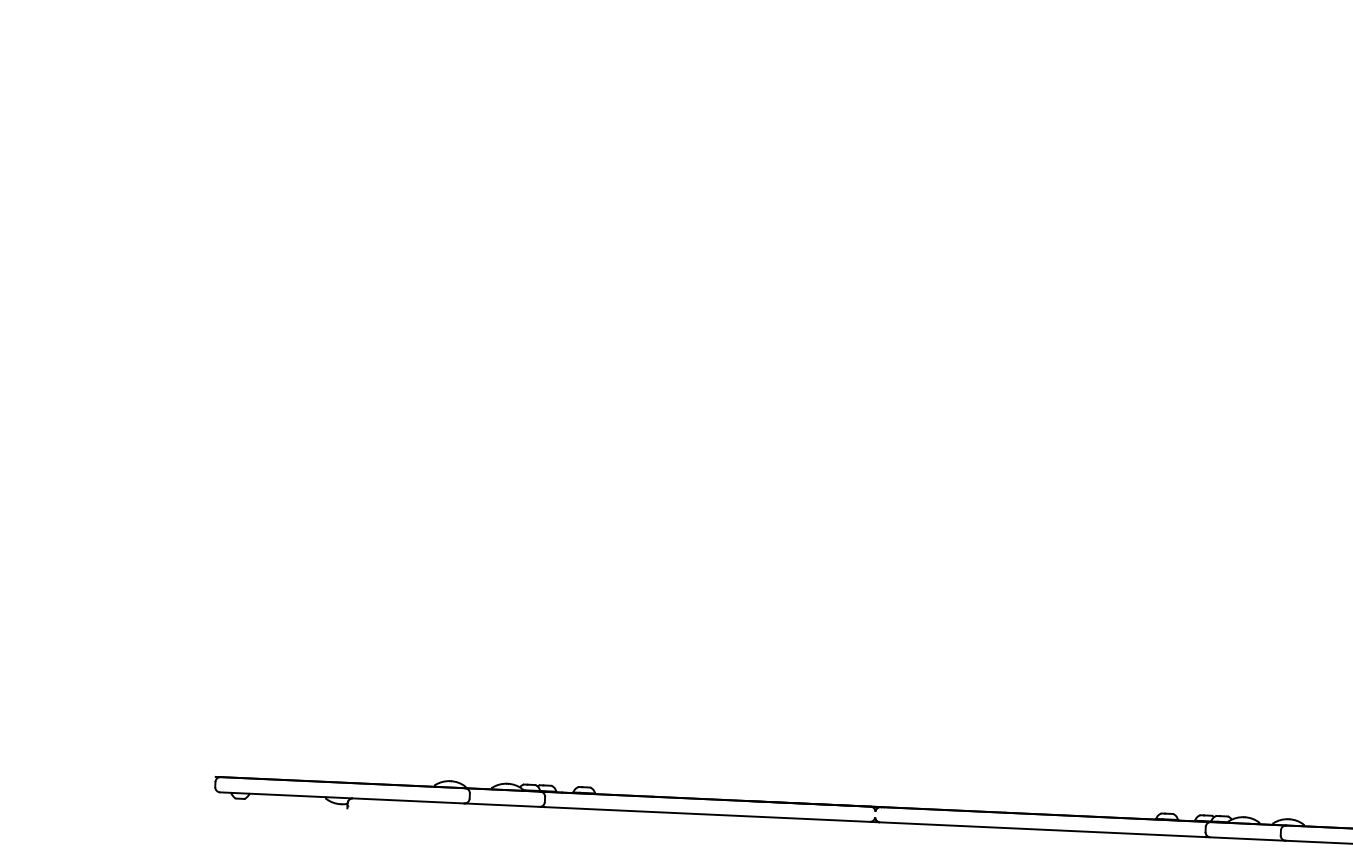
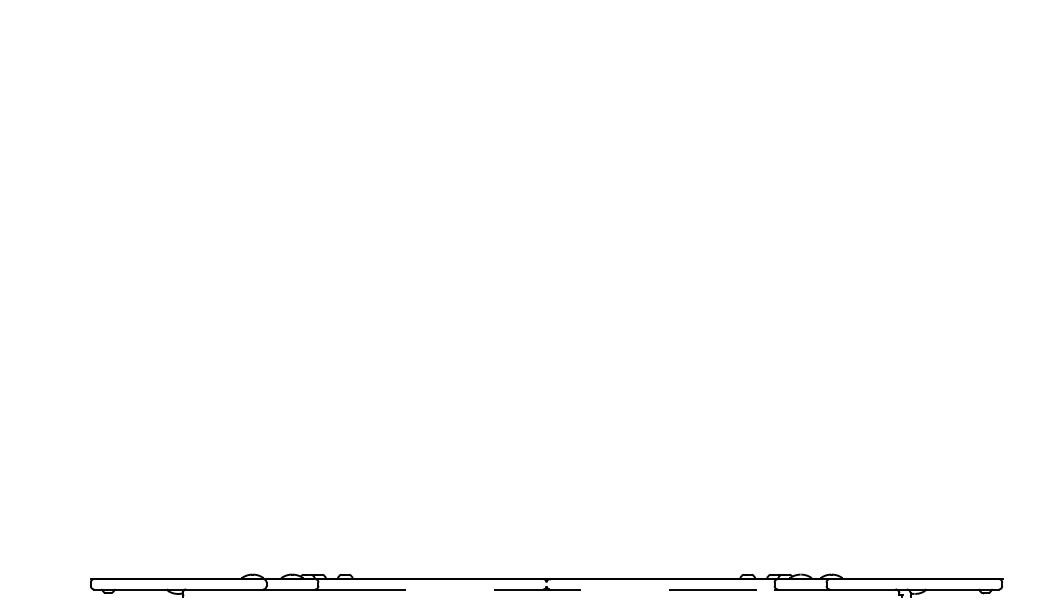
line: (876, 822) -> (547, 589), solid -> dashed

